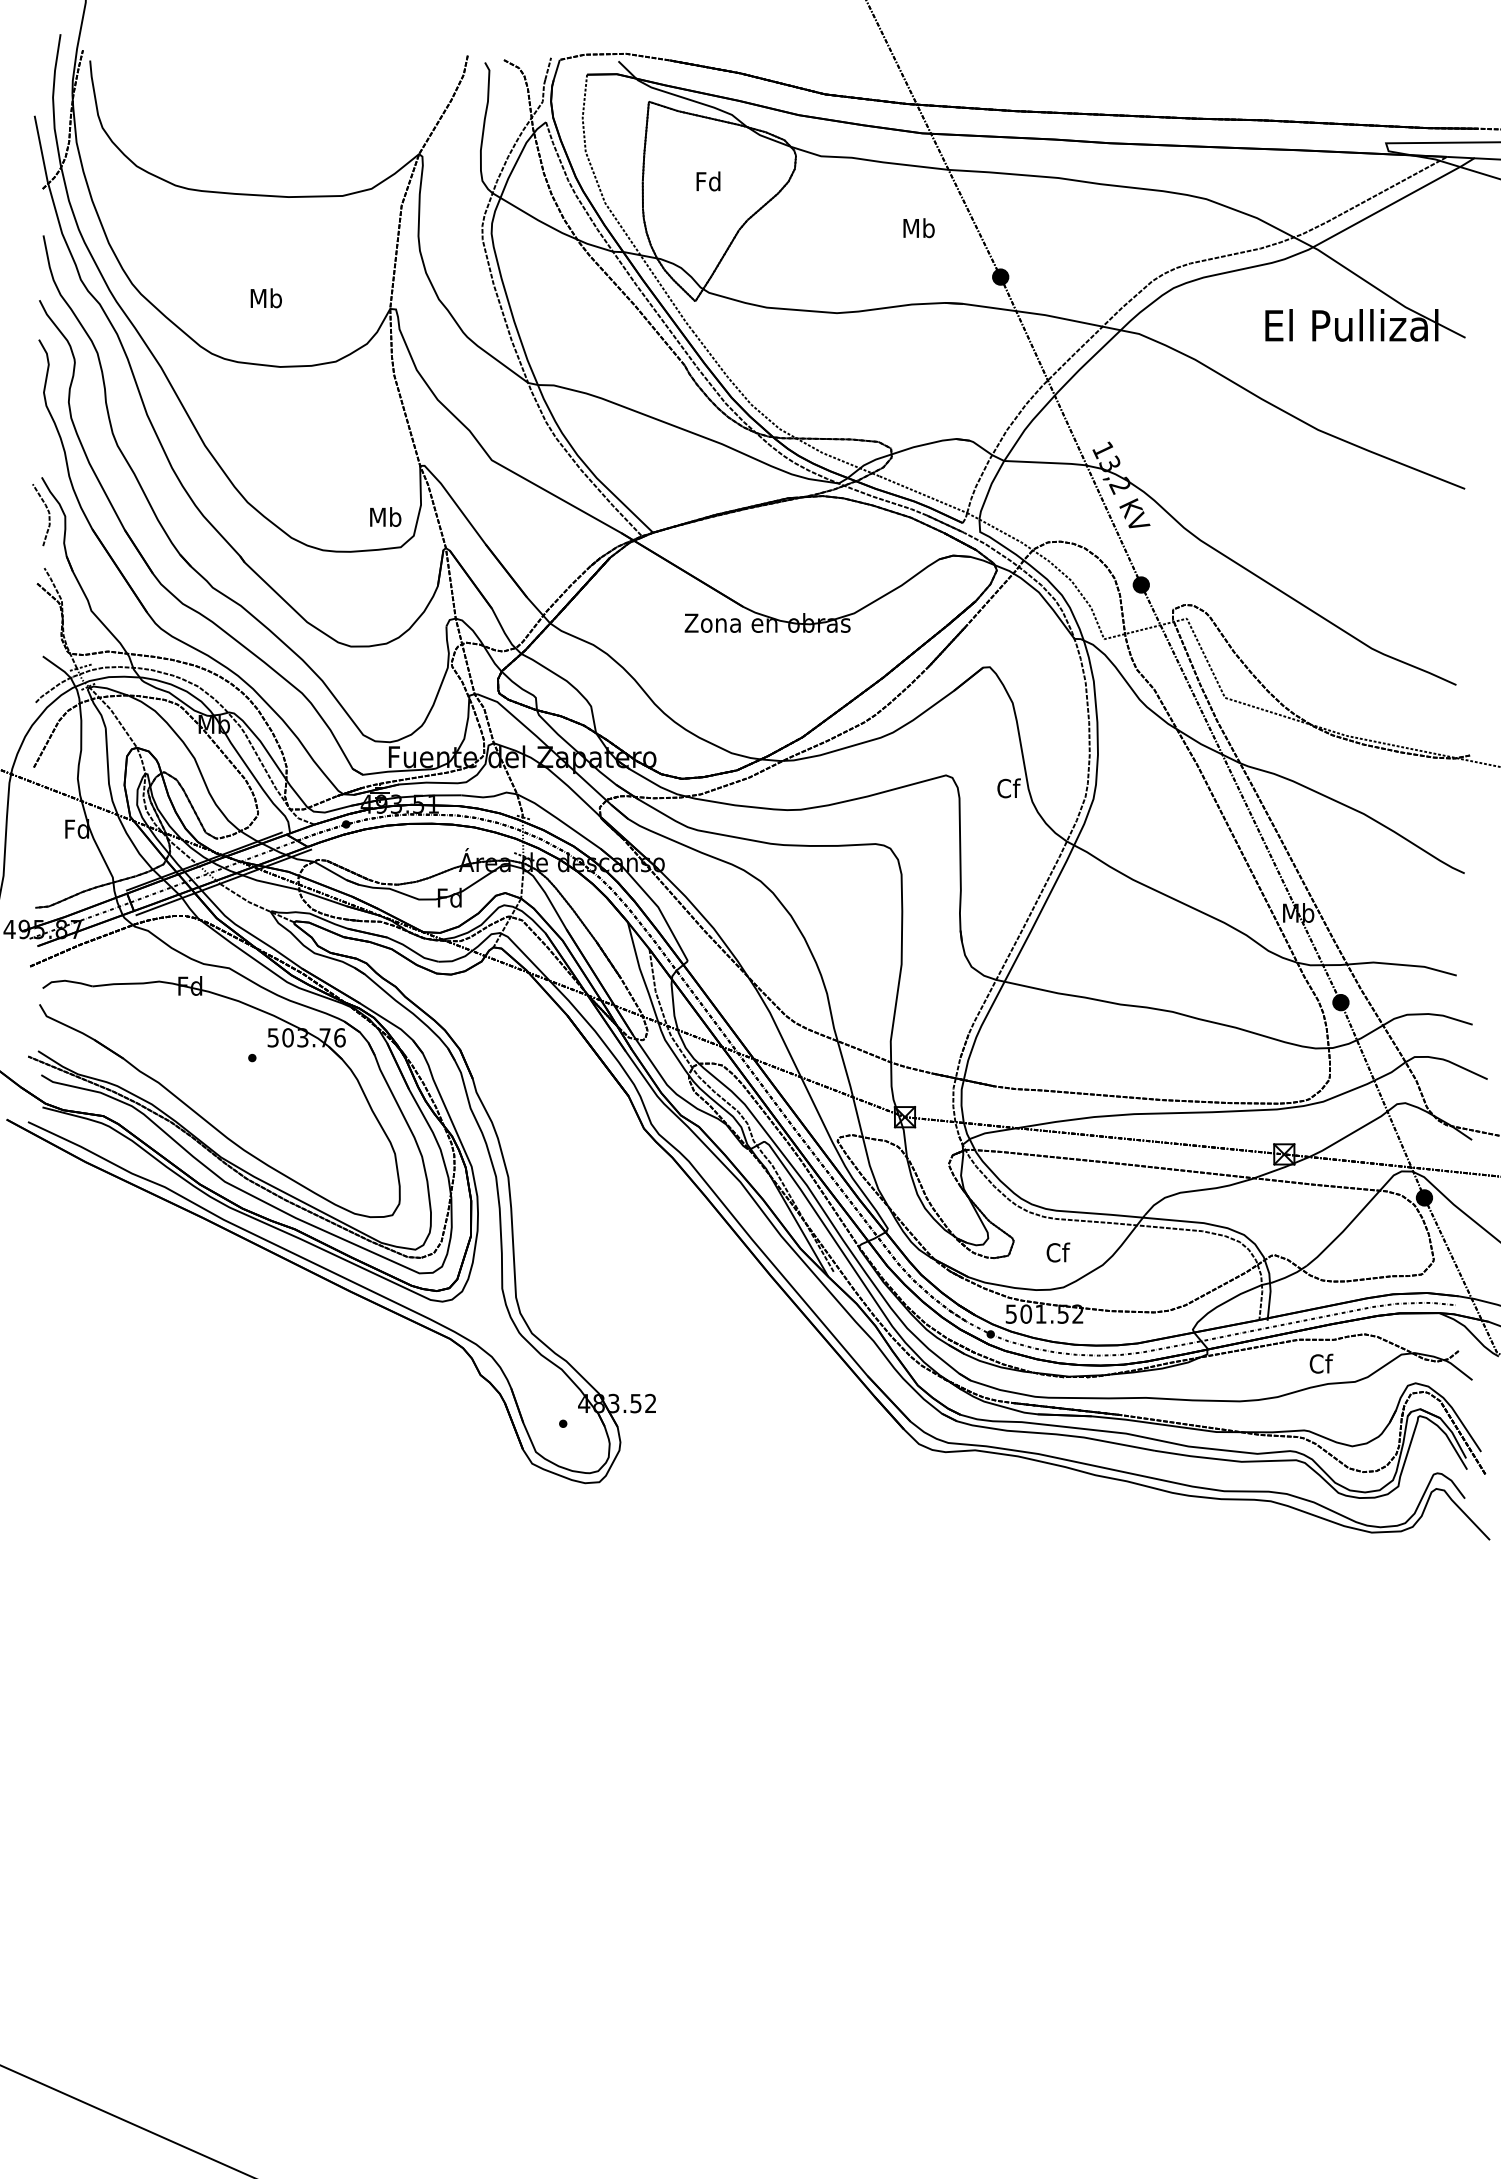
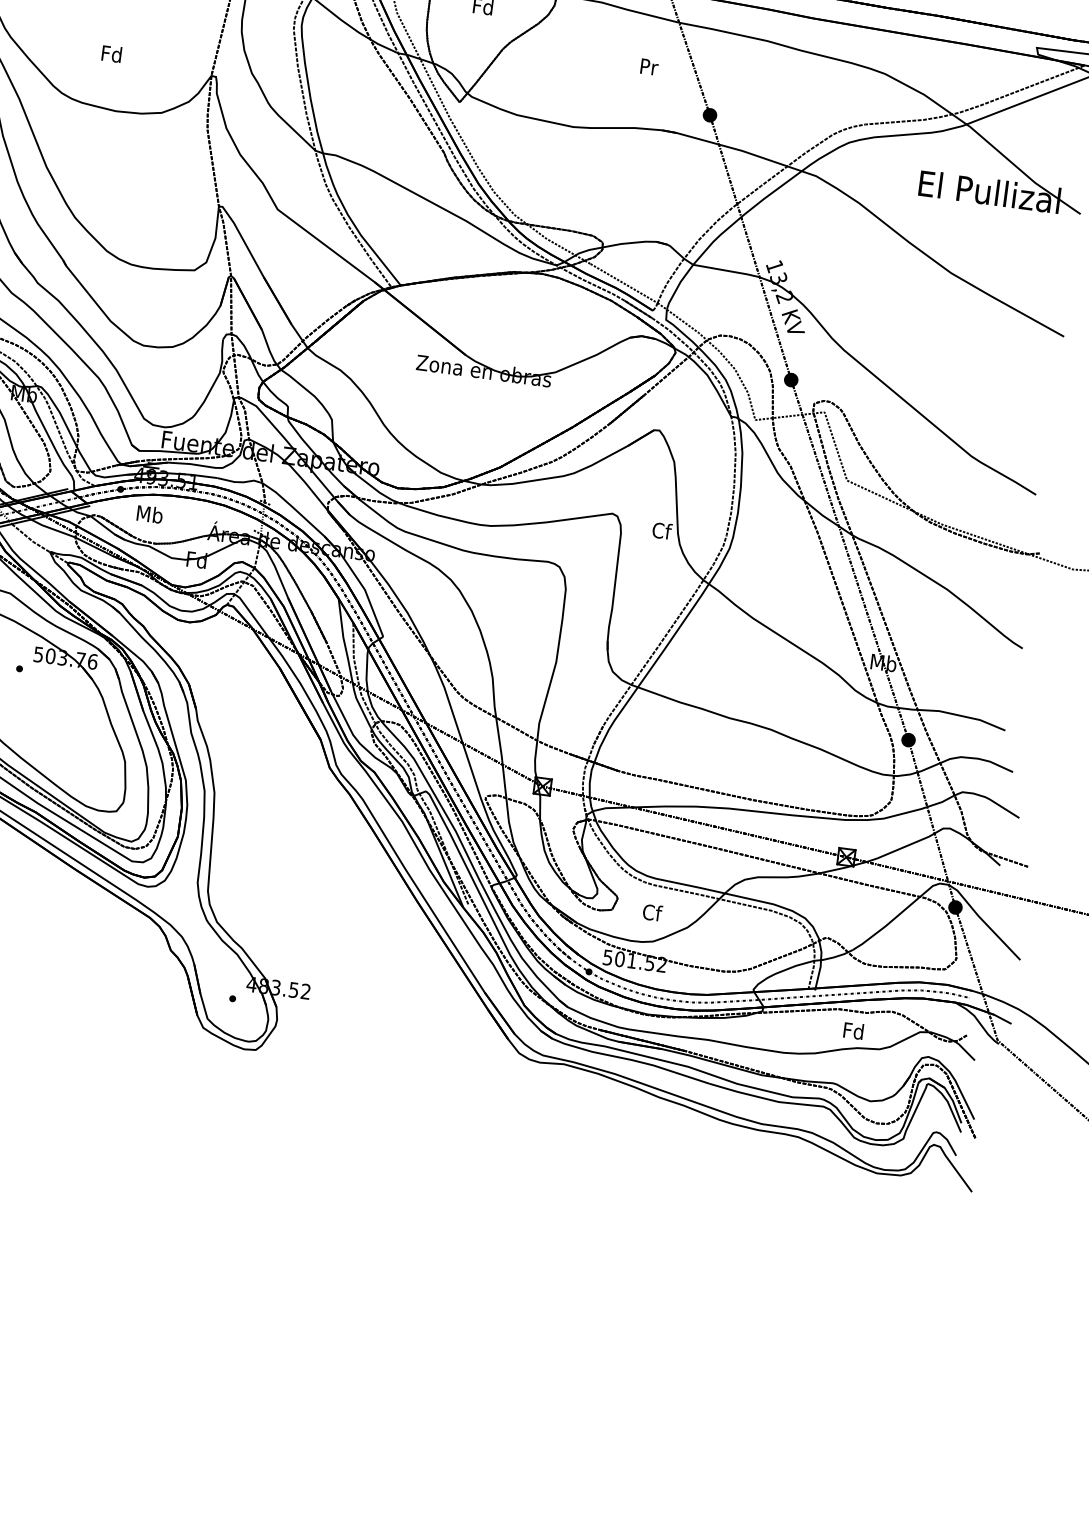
text: (918, 228) -> (648, 67), Mb -> Pr
text: (265, 298) -> (111, 54), Mb -> Fd
text: (385, 516) -> (149, 513), moved
text: (1320, 1363) -> (853, 1030), Cf -> Fd

